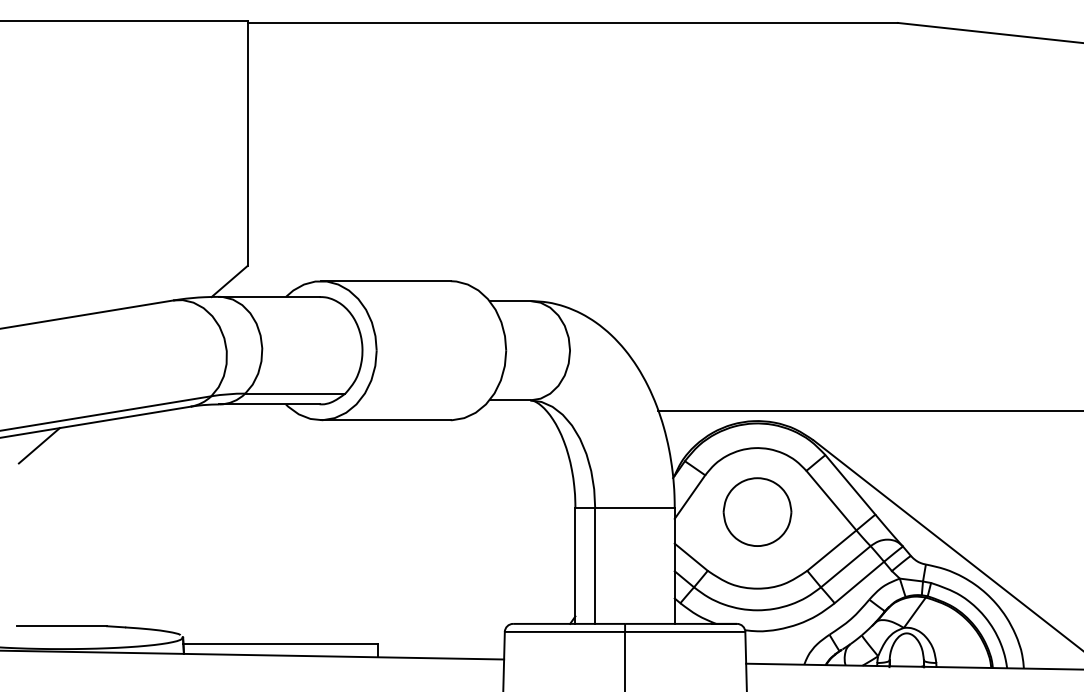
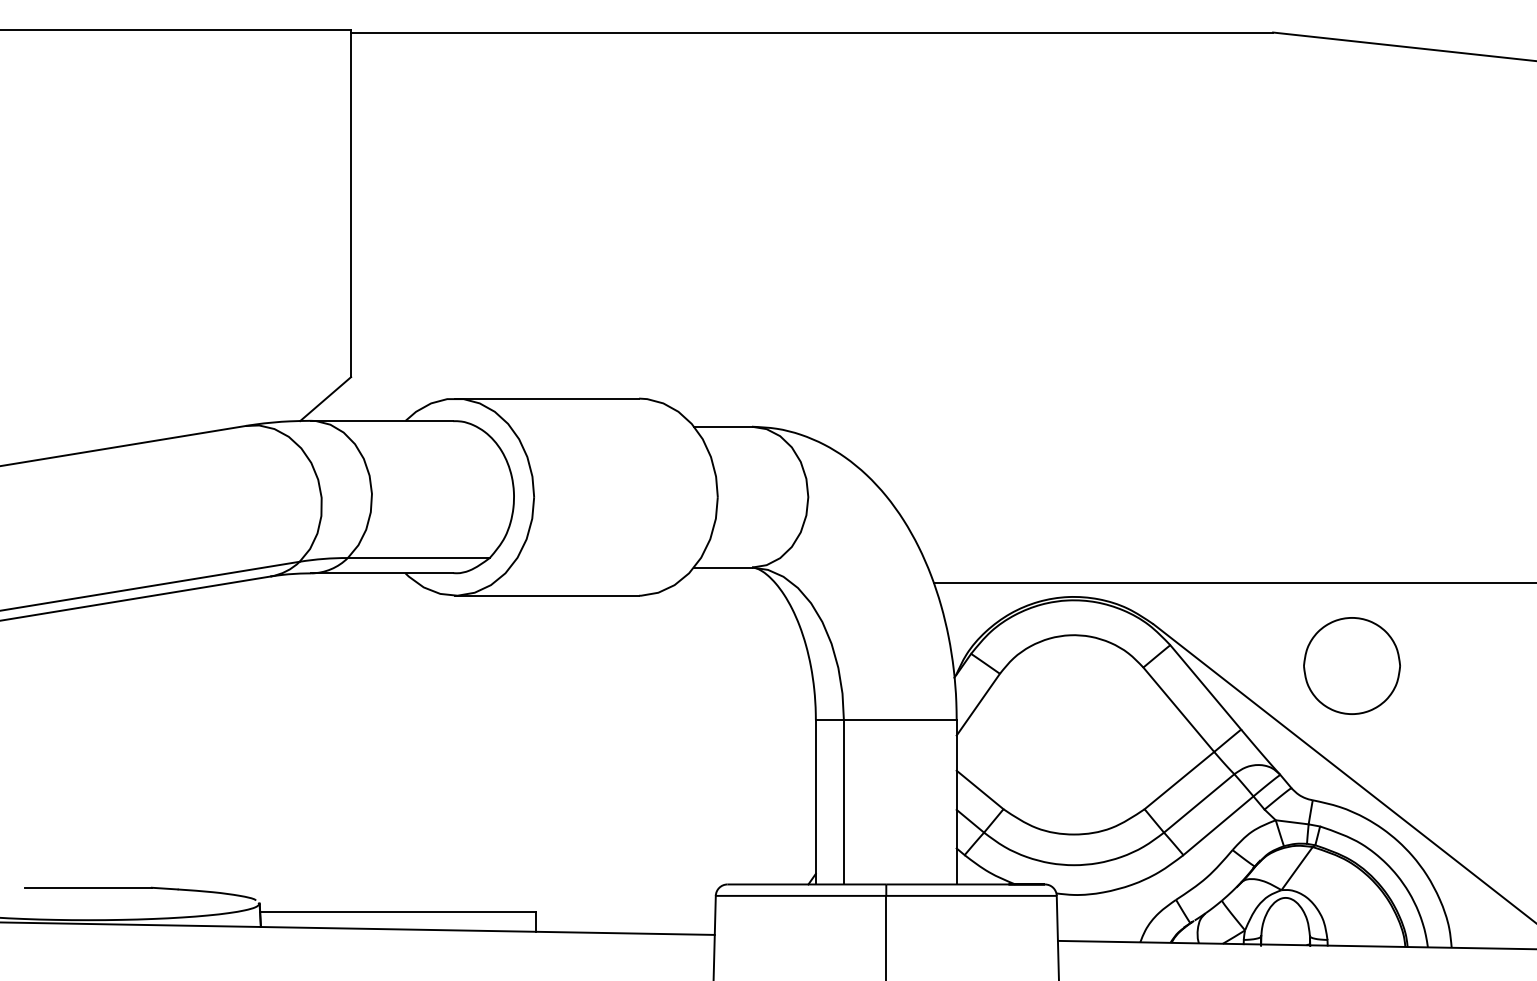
line: (39, 445) -> (55, 631), removed
part: (757, 511) -> (1351, 665), moved

